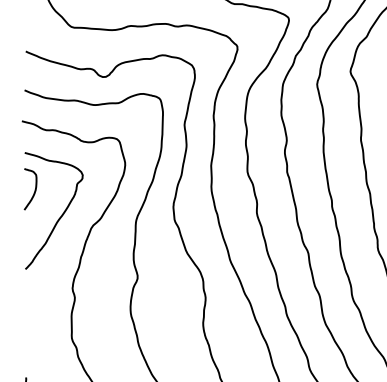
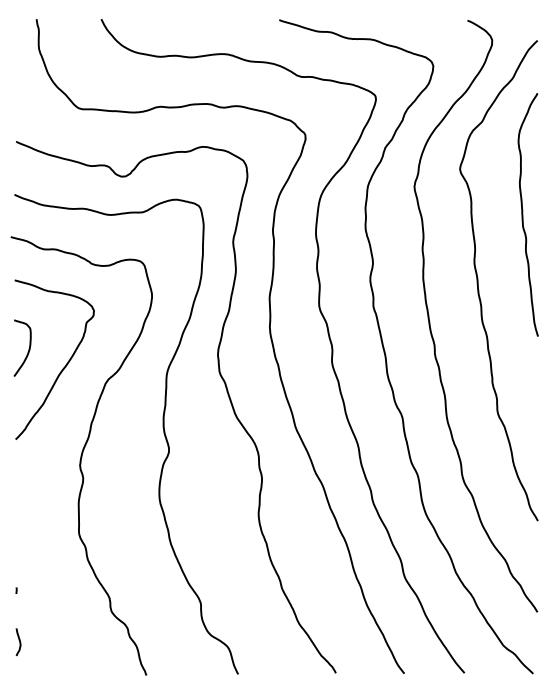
curve: (34, 189) -> (28, 348), moved

